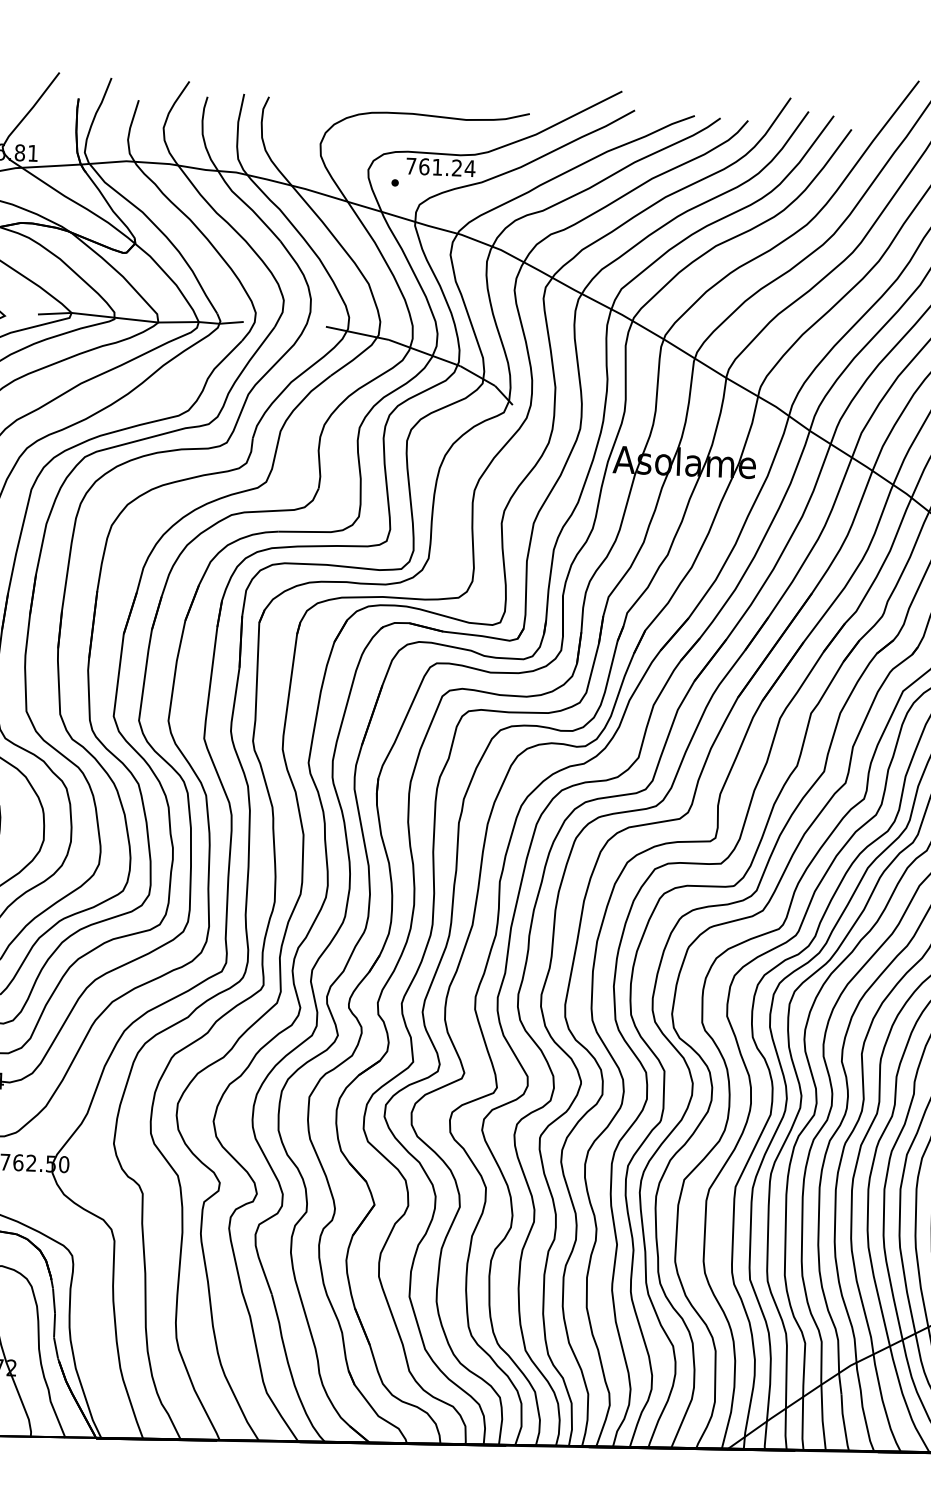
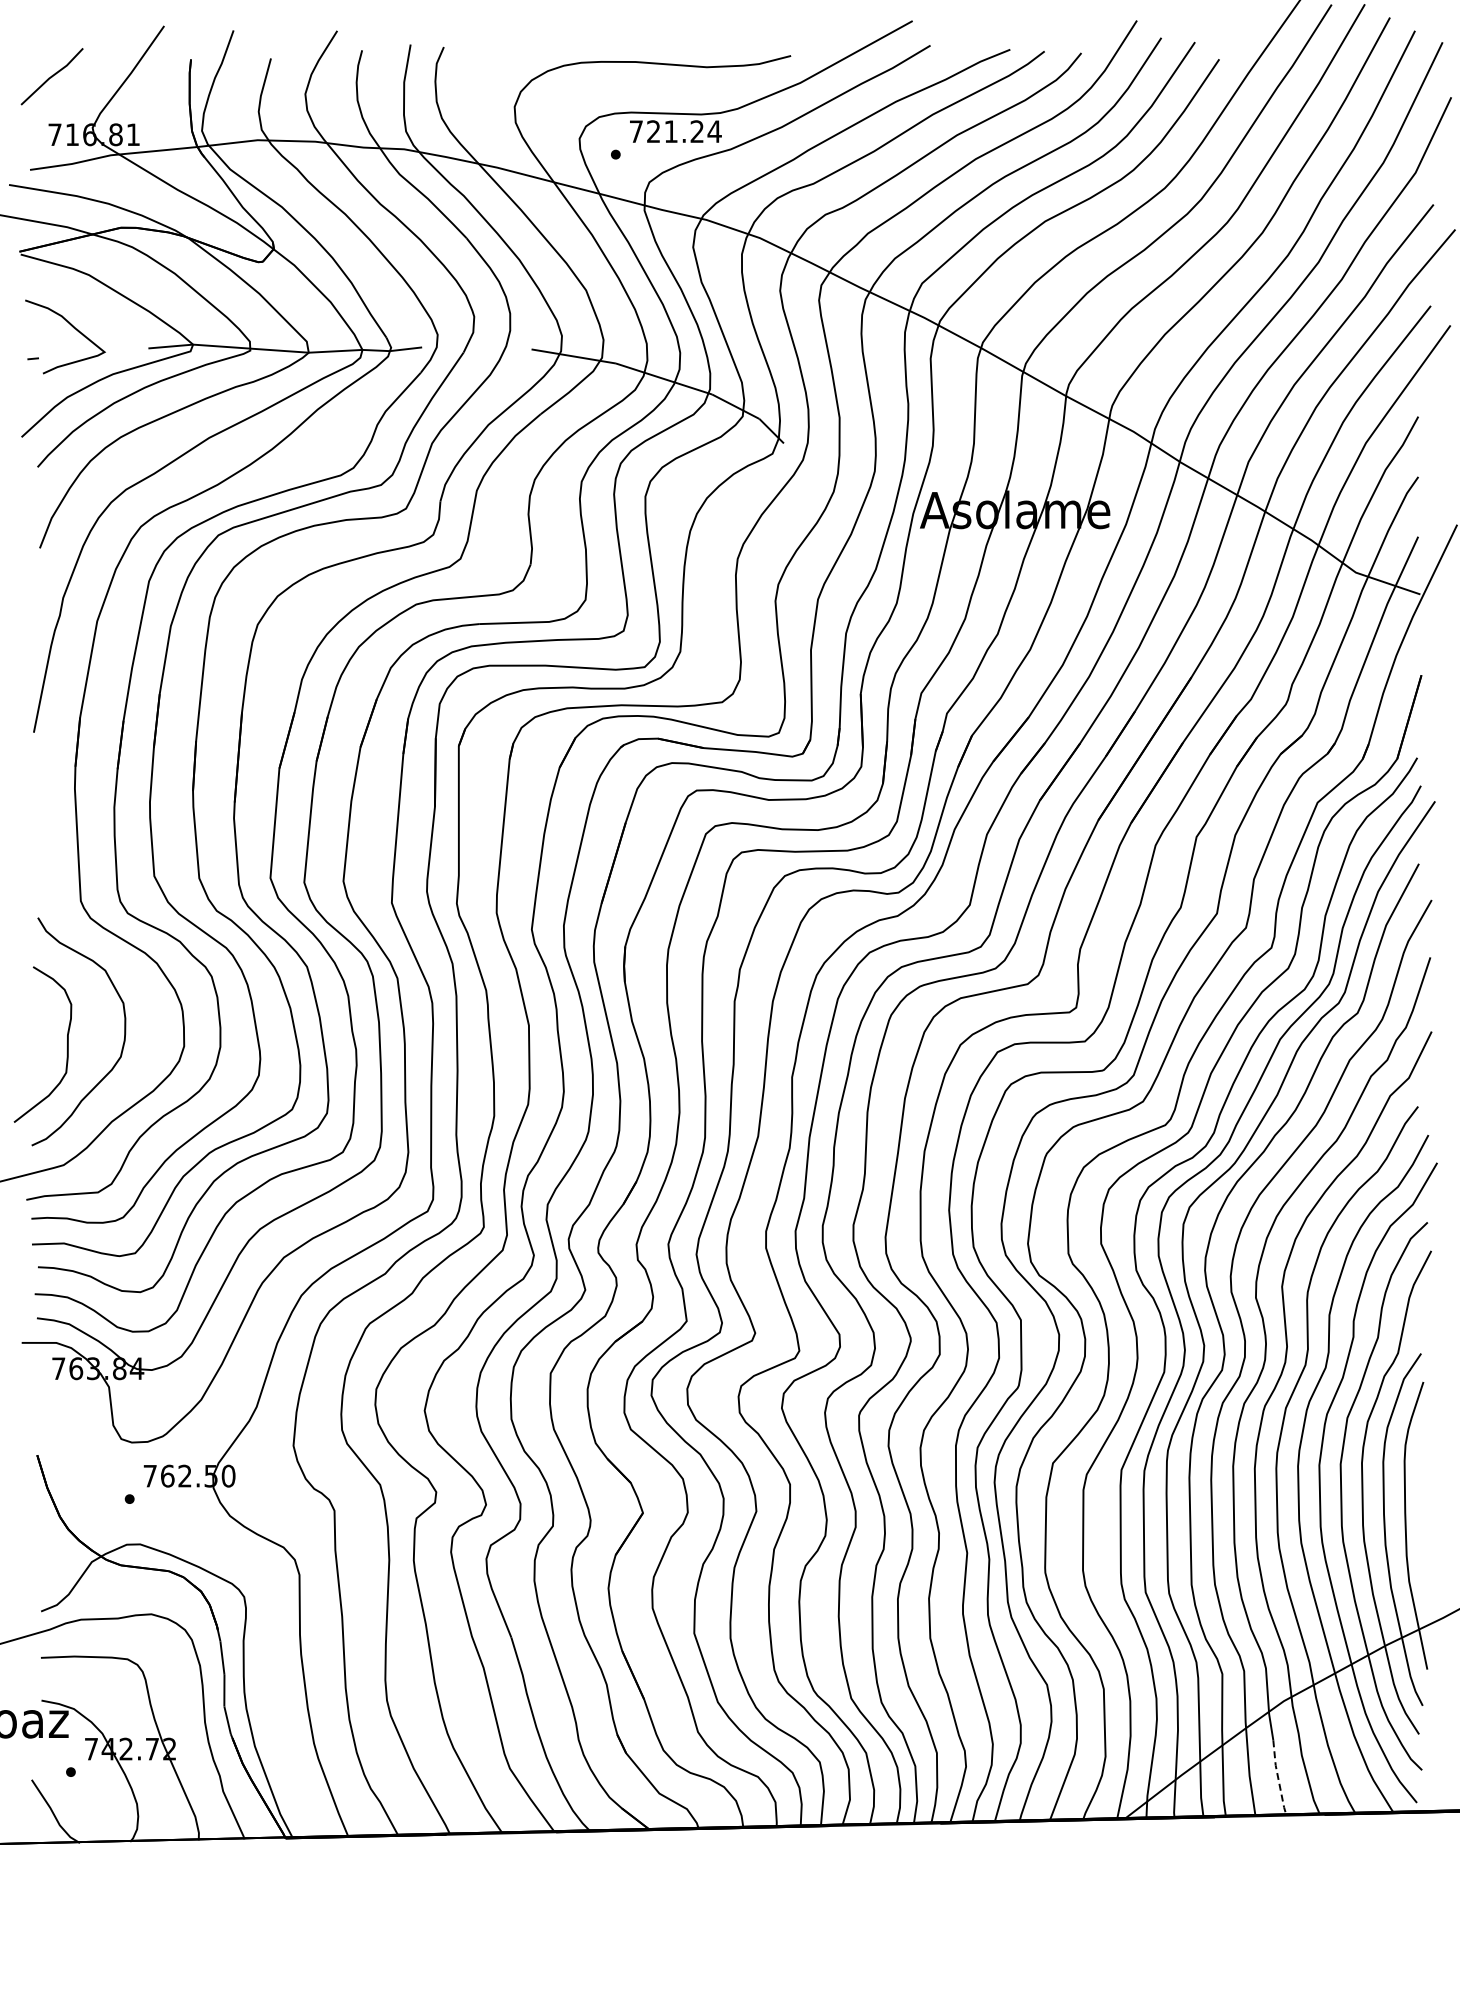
text: (424, 166) -> (653, 131), 761.24 -> 721.24
line: (844, 1423) -> (1278, 1778), solid -> dashed

